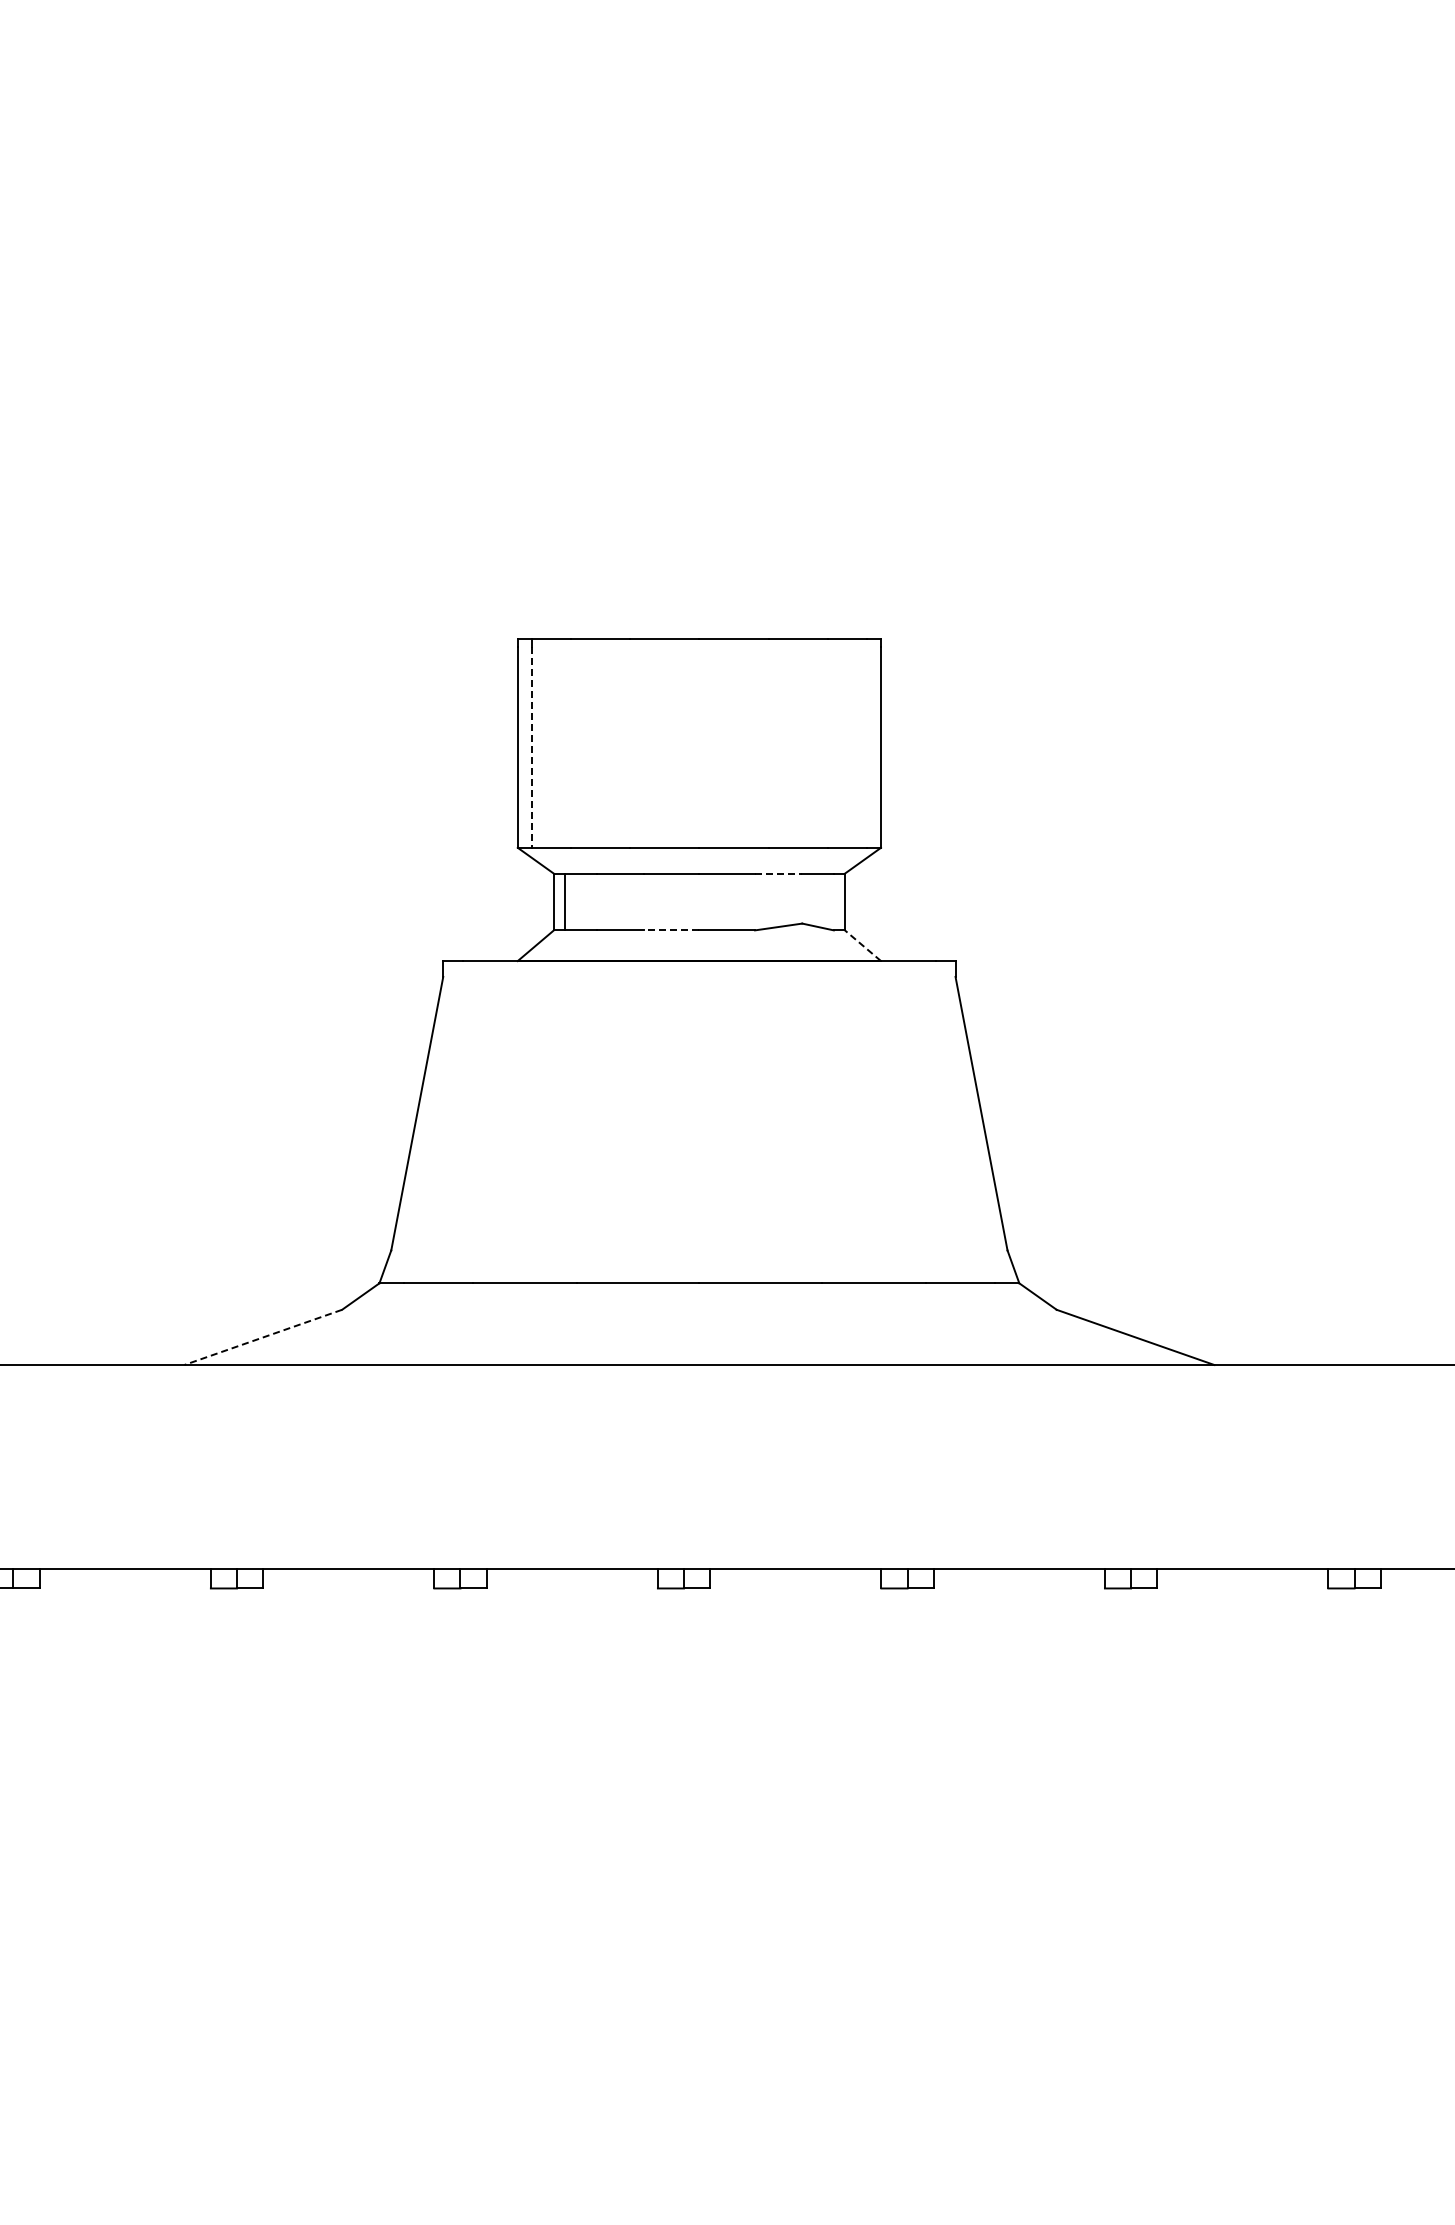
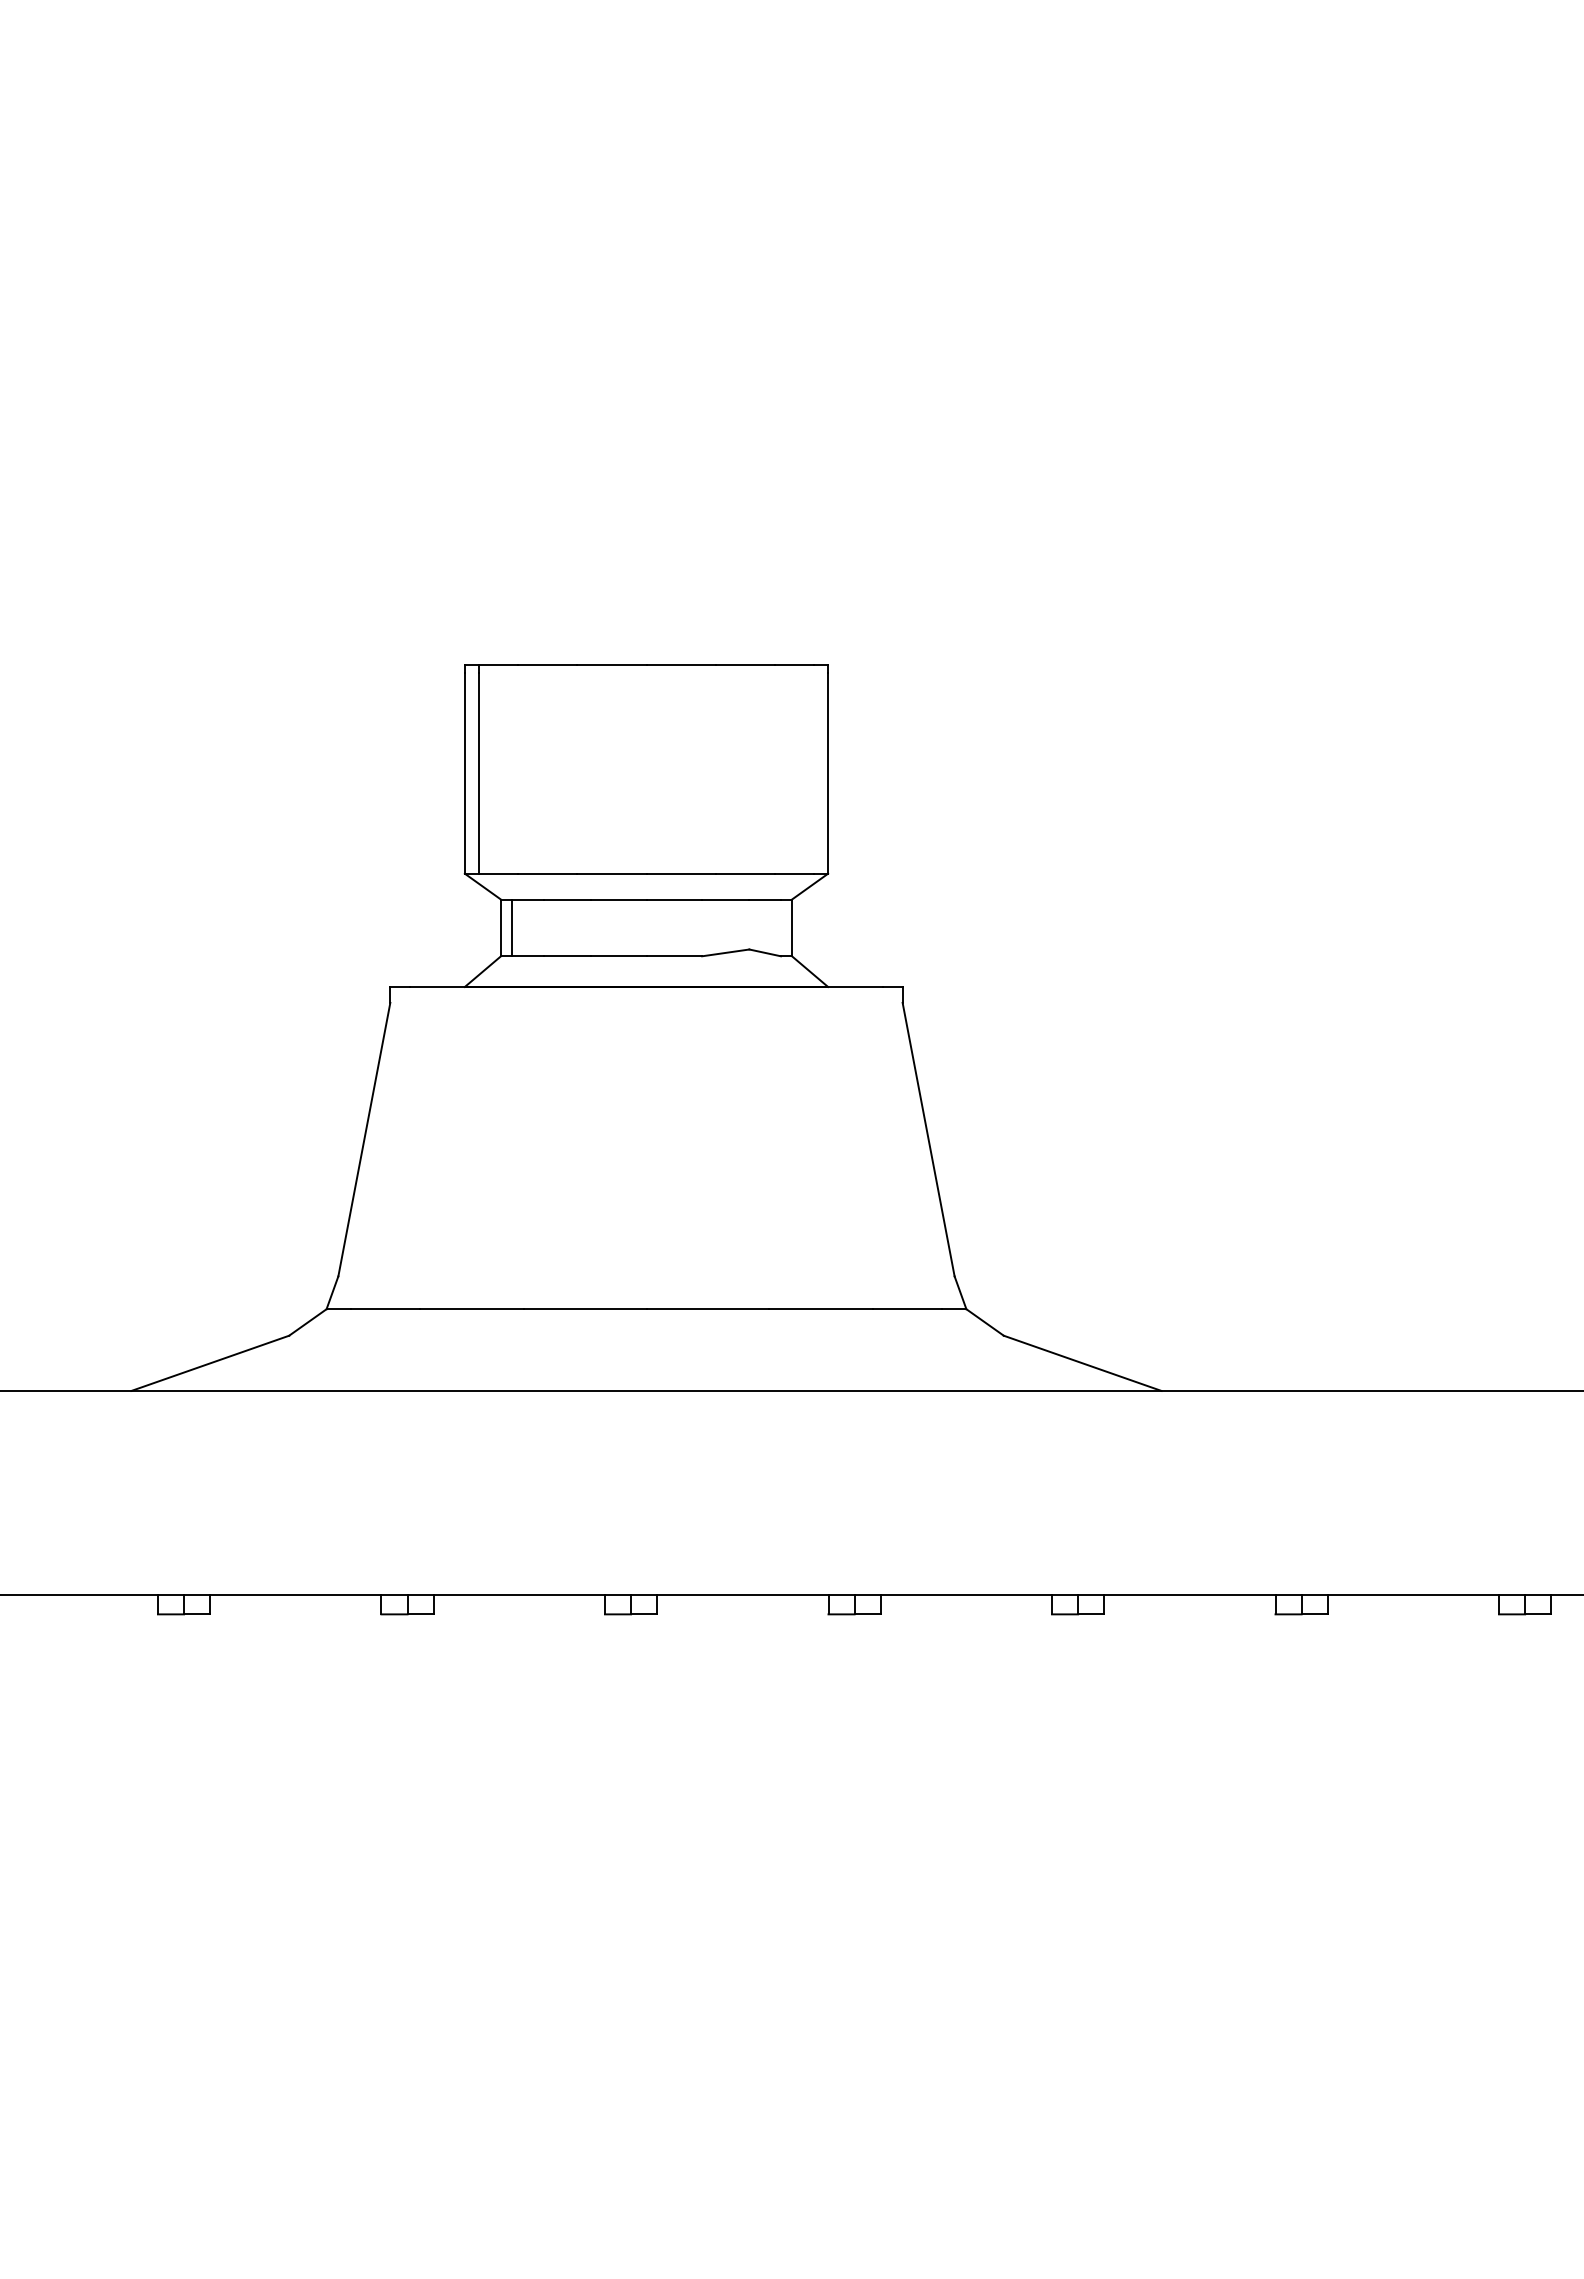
line: (531, 747) -> (478, 773), dashed -> solid
line: (778, 873) -> (725, 899), dashed -> solid
line: (671, 930) -> (618, 956), dashed -> solid
line: (863, 945) -> (810, 971), dashed -> solid
line: (263, 1337) -> (210, 1363), dashed -> solid

